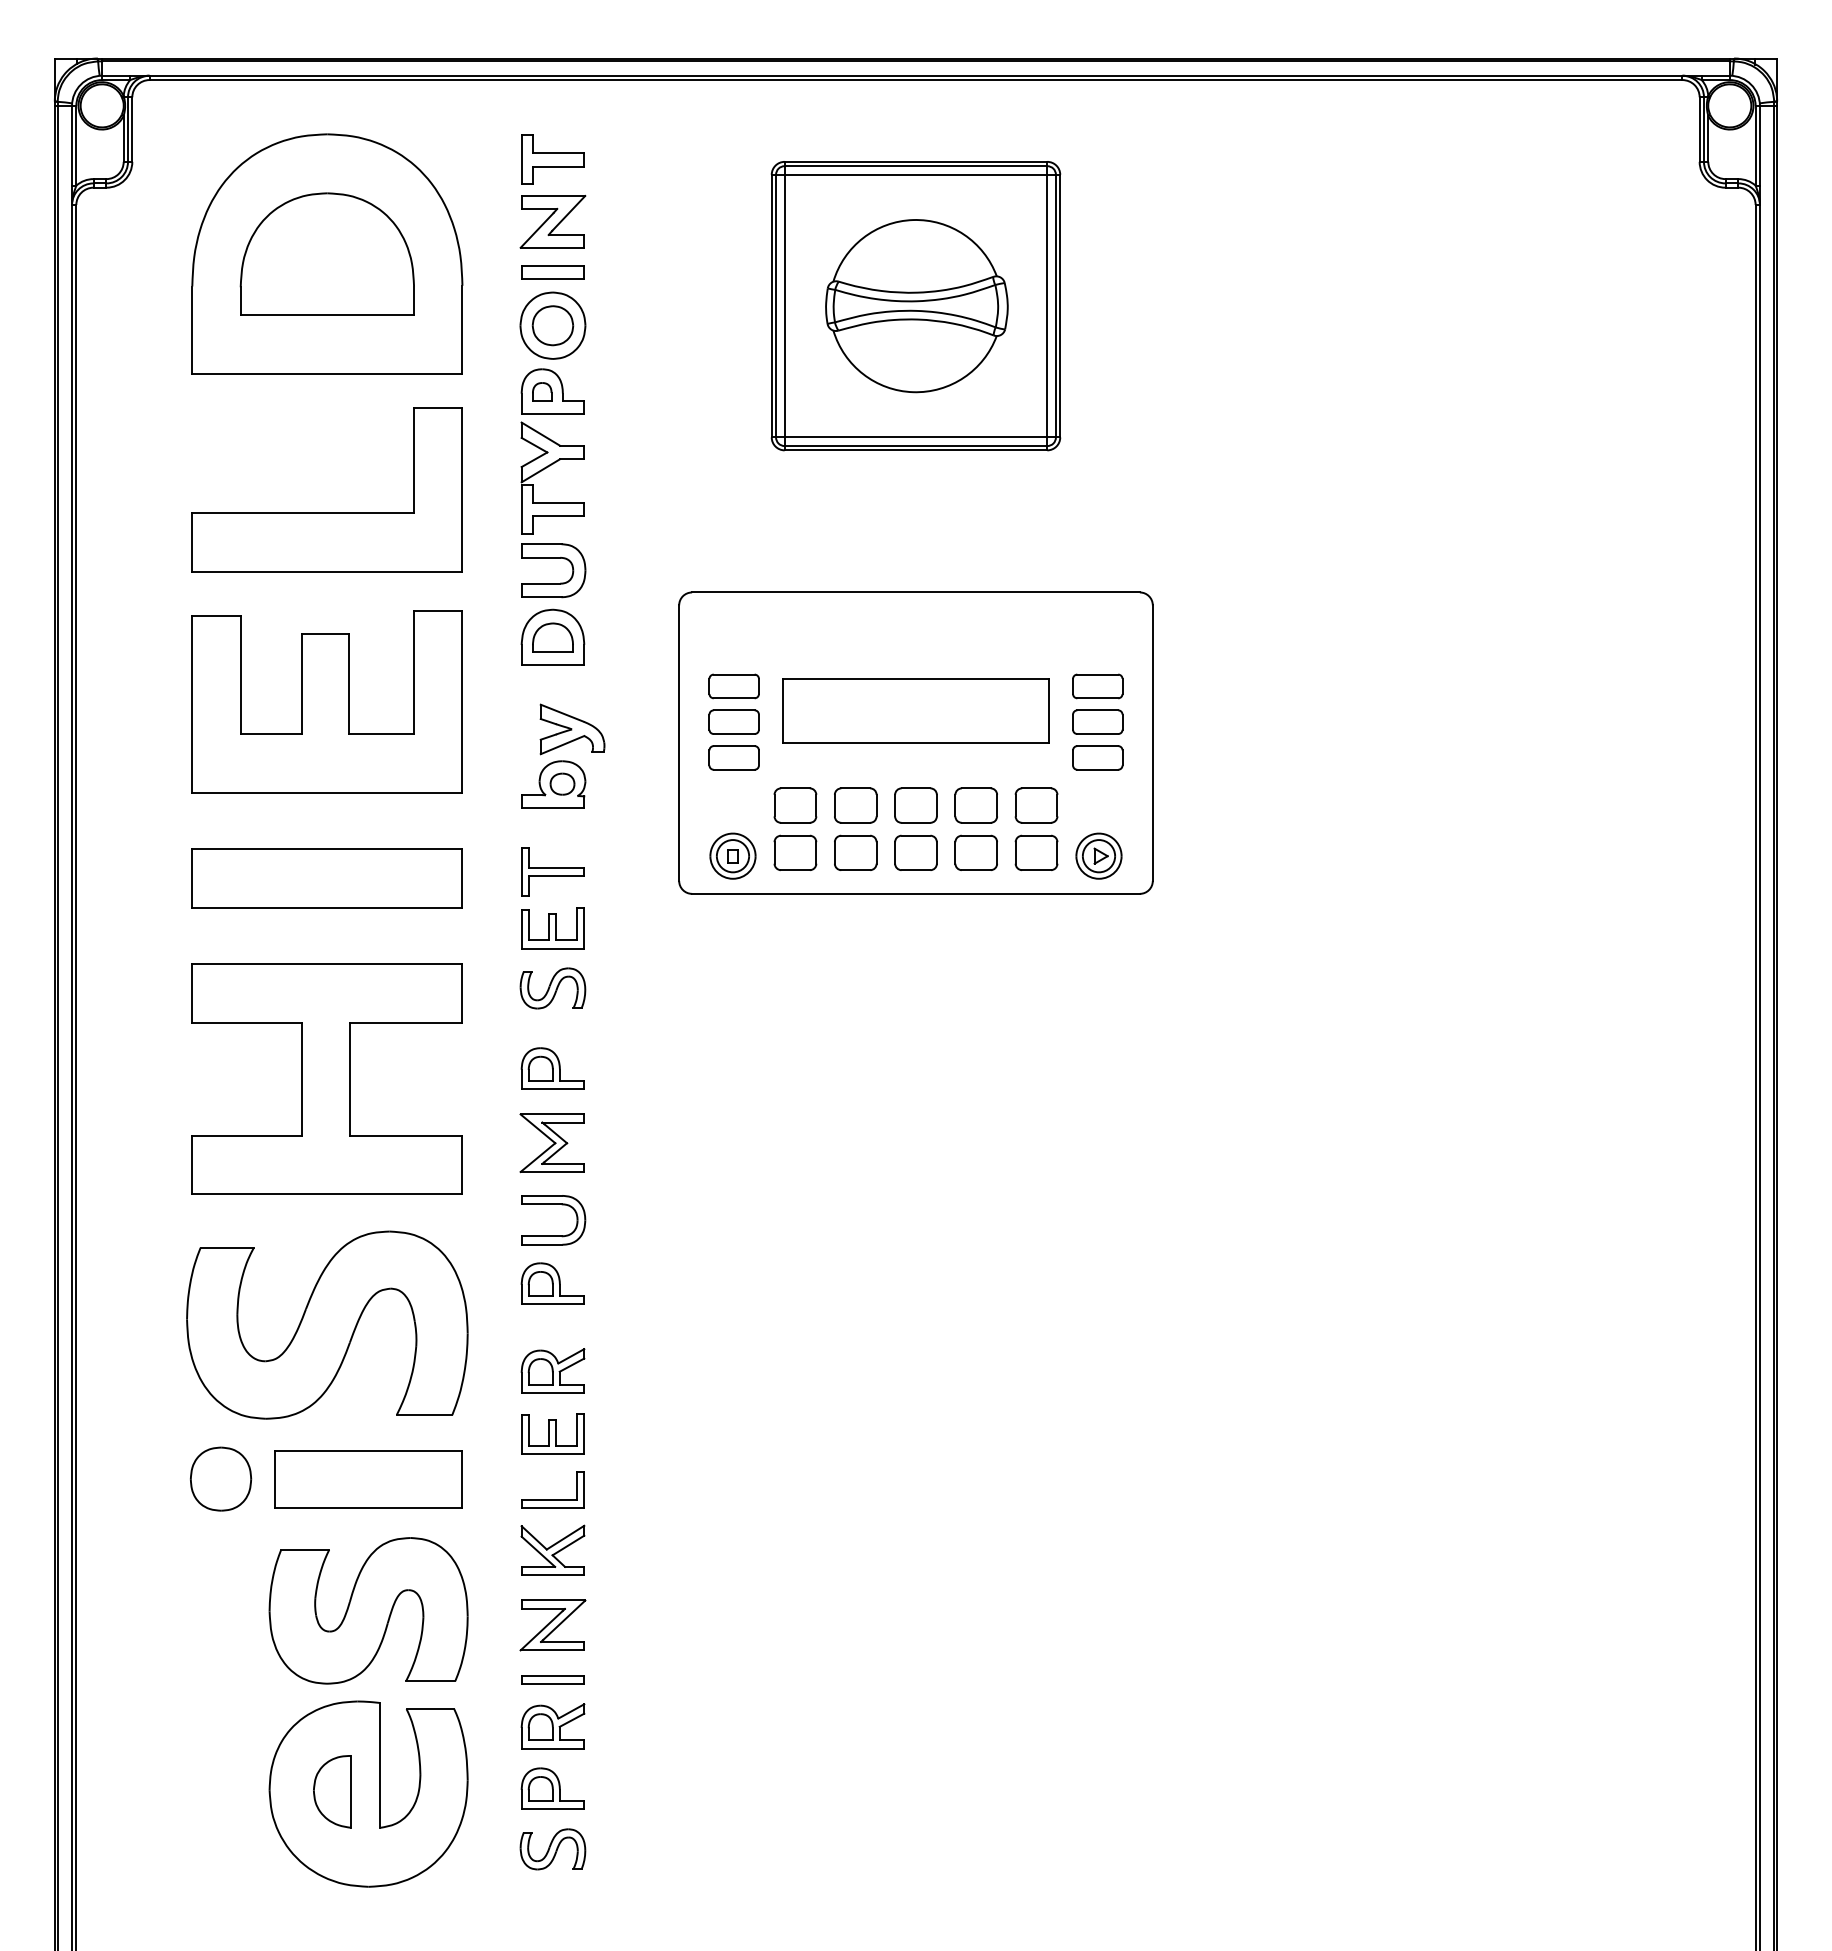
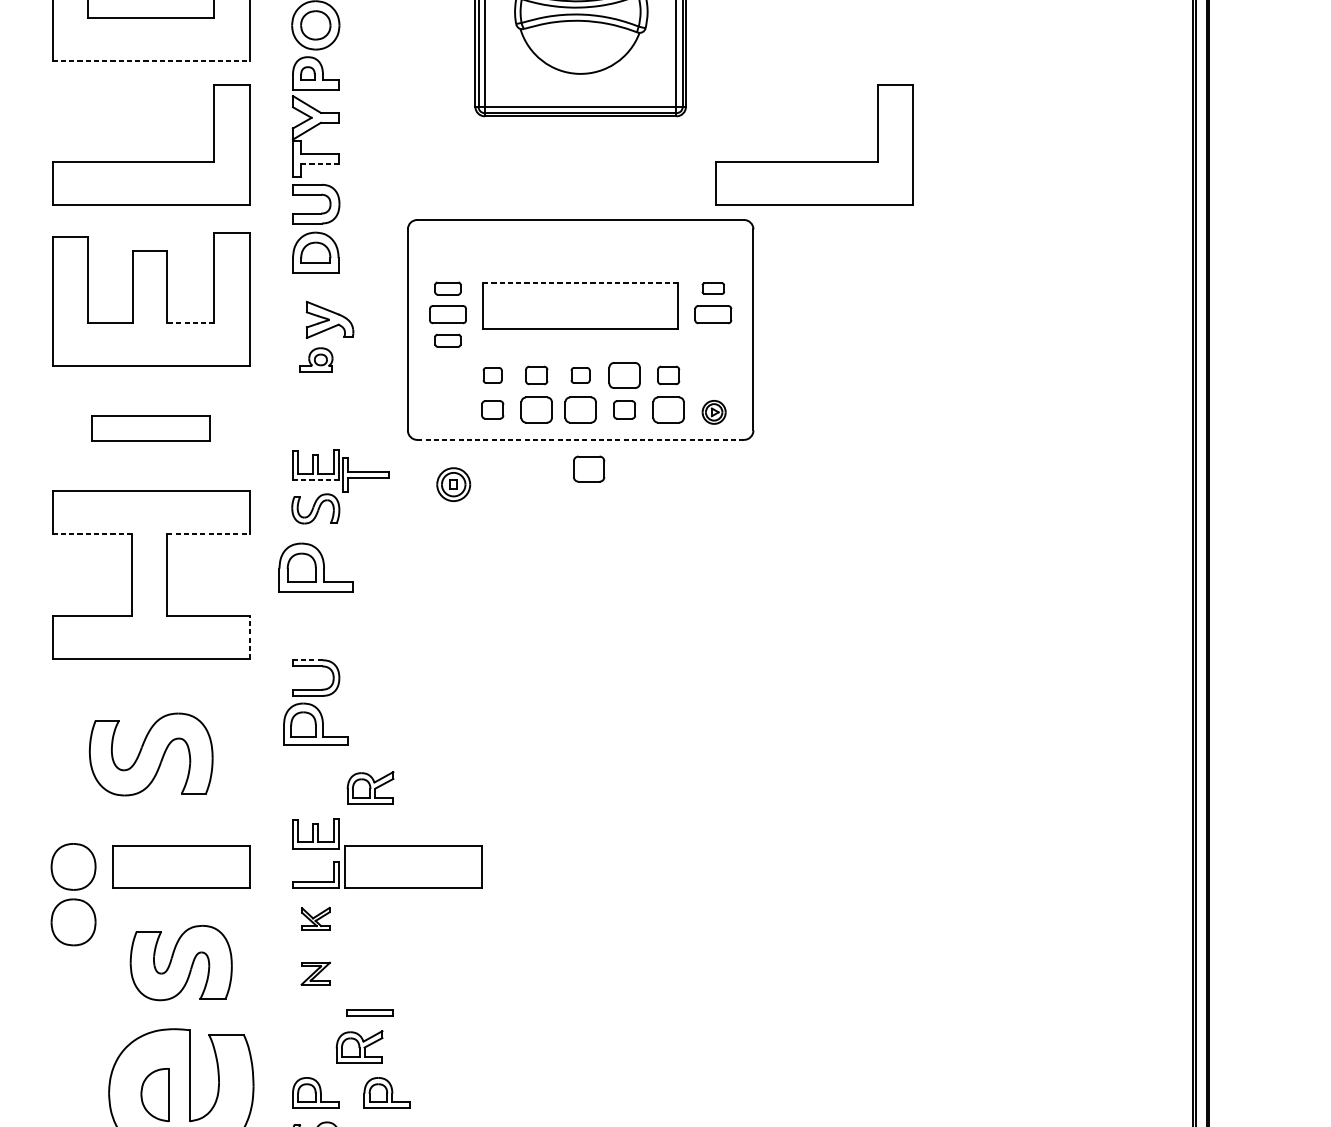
line: (327, 374) -> (151, 60), solid -> dashed
part: (1235, 512) -> (813, 161), added
line: (558, 516) -> (319, 164), solid -> dashed
line: (915, 678) -> (580, 282), solid -> dashed
part: (733, 686) -> (447, 288), size x0.7
part: (1097, 686) -> (713, 288), size x0.6
line: (381, 734) -> (190, 323), solid -> dashed
part: (733, 757) -> (447, 340), size x0.7
part: (1097, 757) -> (713, 340), removed
part: (553, 784) -> (316, 360), size x0.7
part: (795, 805) -> (492, 375), size x0.6
part: (855, 805) -> (536, 375), size x0.7
part: (915, 805) -> (580, 375), size x0.6
part: (1036, 805) -> (668, 375), size x0.7
part: (795, 852) -> (492, 409), size x0.7
part: (975, 852) -> (624, 409), size x0.7
part: (732, 855) -> (453, 484), moved
part: (1098, 855) -> (713, 411), size x0.7
part: (552, 871) -> (365, 474), moved
part: (326, 878) -> (150, 428), size x0.6
line: (916, 893) -> (581, 439), solid -> dashed
part: (927, 933) -> (589, 468), added
line: (553, 948) -> (316, 479), solid -> dashed
line: (246, 1022) -> (92, 533), solid -> dashed
line: (406, 1022) -> (208, 533), solid -> dashed
part: (552, 1068) -> (315, 567), size x1.6
part: (551, 1143) -> (314, 622), removed
line: (462, 1164) -> (249, 637), solid -> dashed
line: (541, 1195) -> (307, 659), solid -> dashed
part: (552, 1283) -> (315, 724), size x1.4
part: (327, 1324) -> (151, 754), size x0.6
part: (552, 1370) -> (370, 787), moved
part: (686, 1479) -> (413, 867), added
part: (552, 1549) -> (315, 918), size x0.6
part: (221, 1554) -> (73, 921), added
part: (368, 1610) -> (181, 962), size x0.7
part: (552, 1625) -> (315, 973), size x0.6
part: (552, 1679) -> (369, 1013), moved
part: (552, 1726) -> (359, 1047), moved
part: (650, 1788) -> (386, 1092), added

